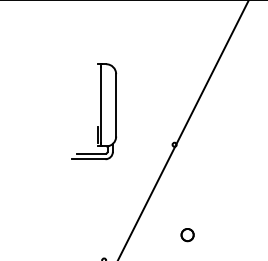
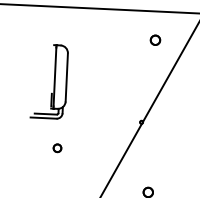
circle: (187, 37) -> (155, 40), added
part: (100, 111) -> (54, 81), moved
circle: (67, 183) -> (57, 148), added

